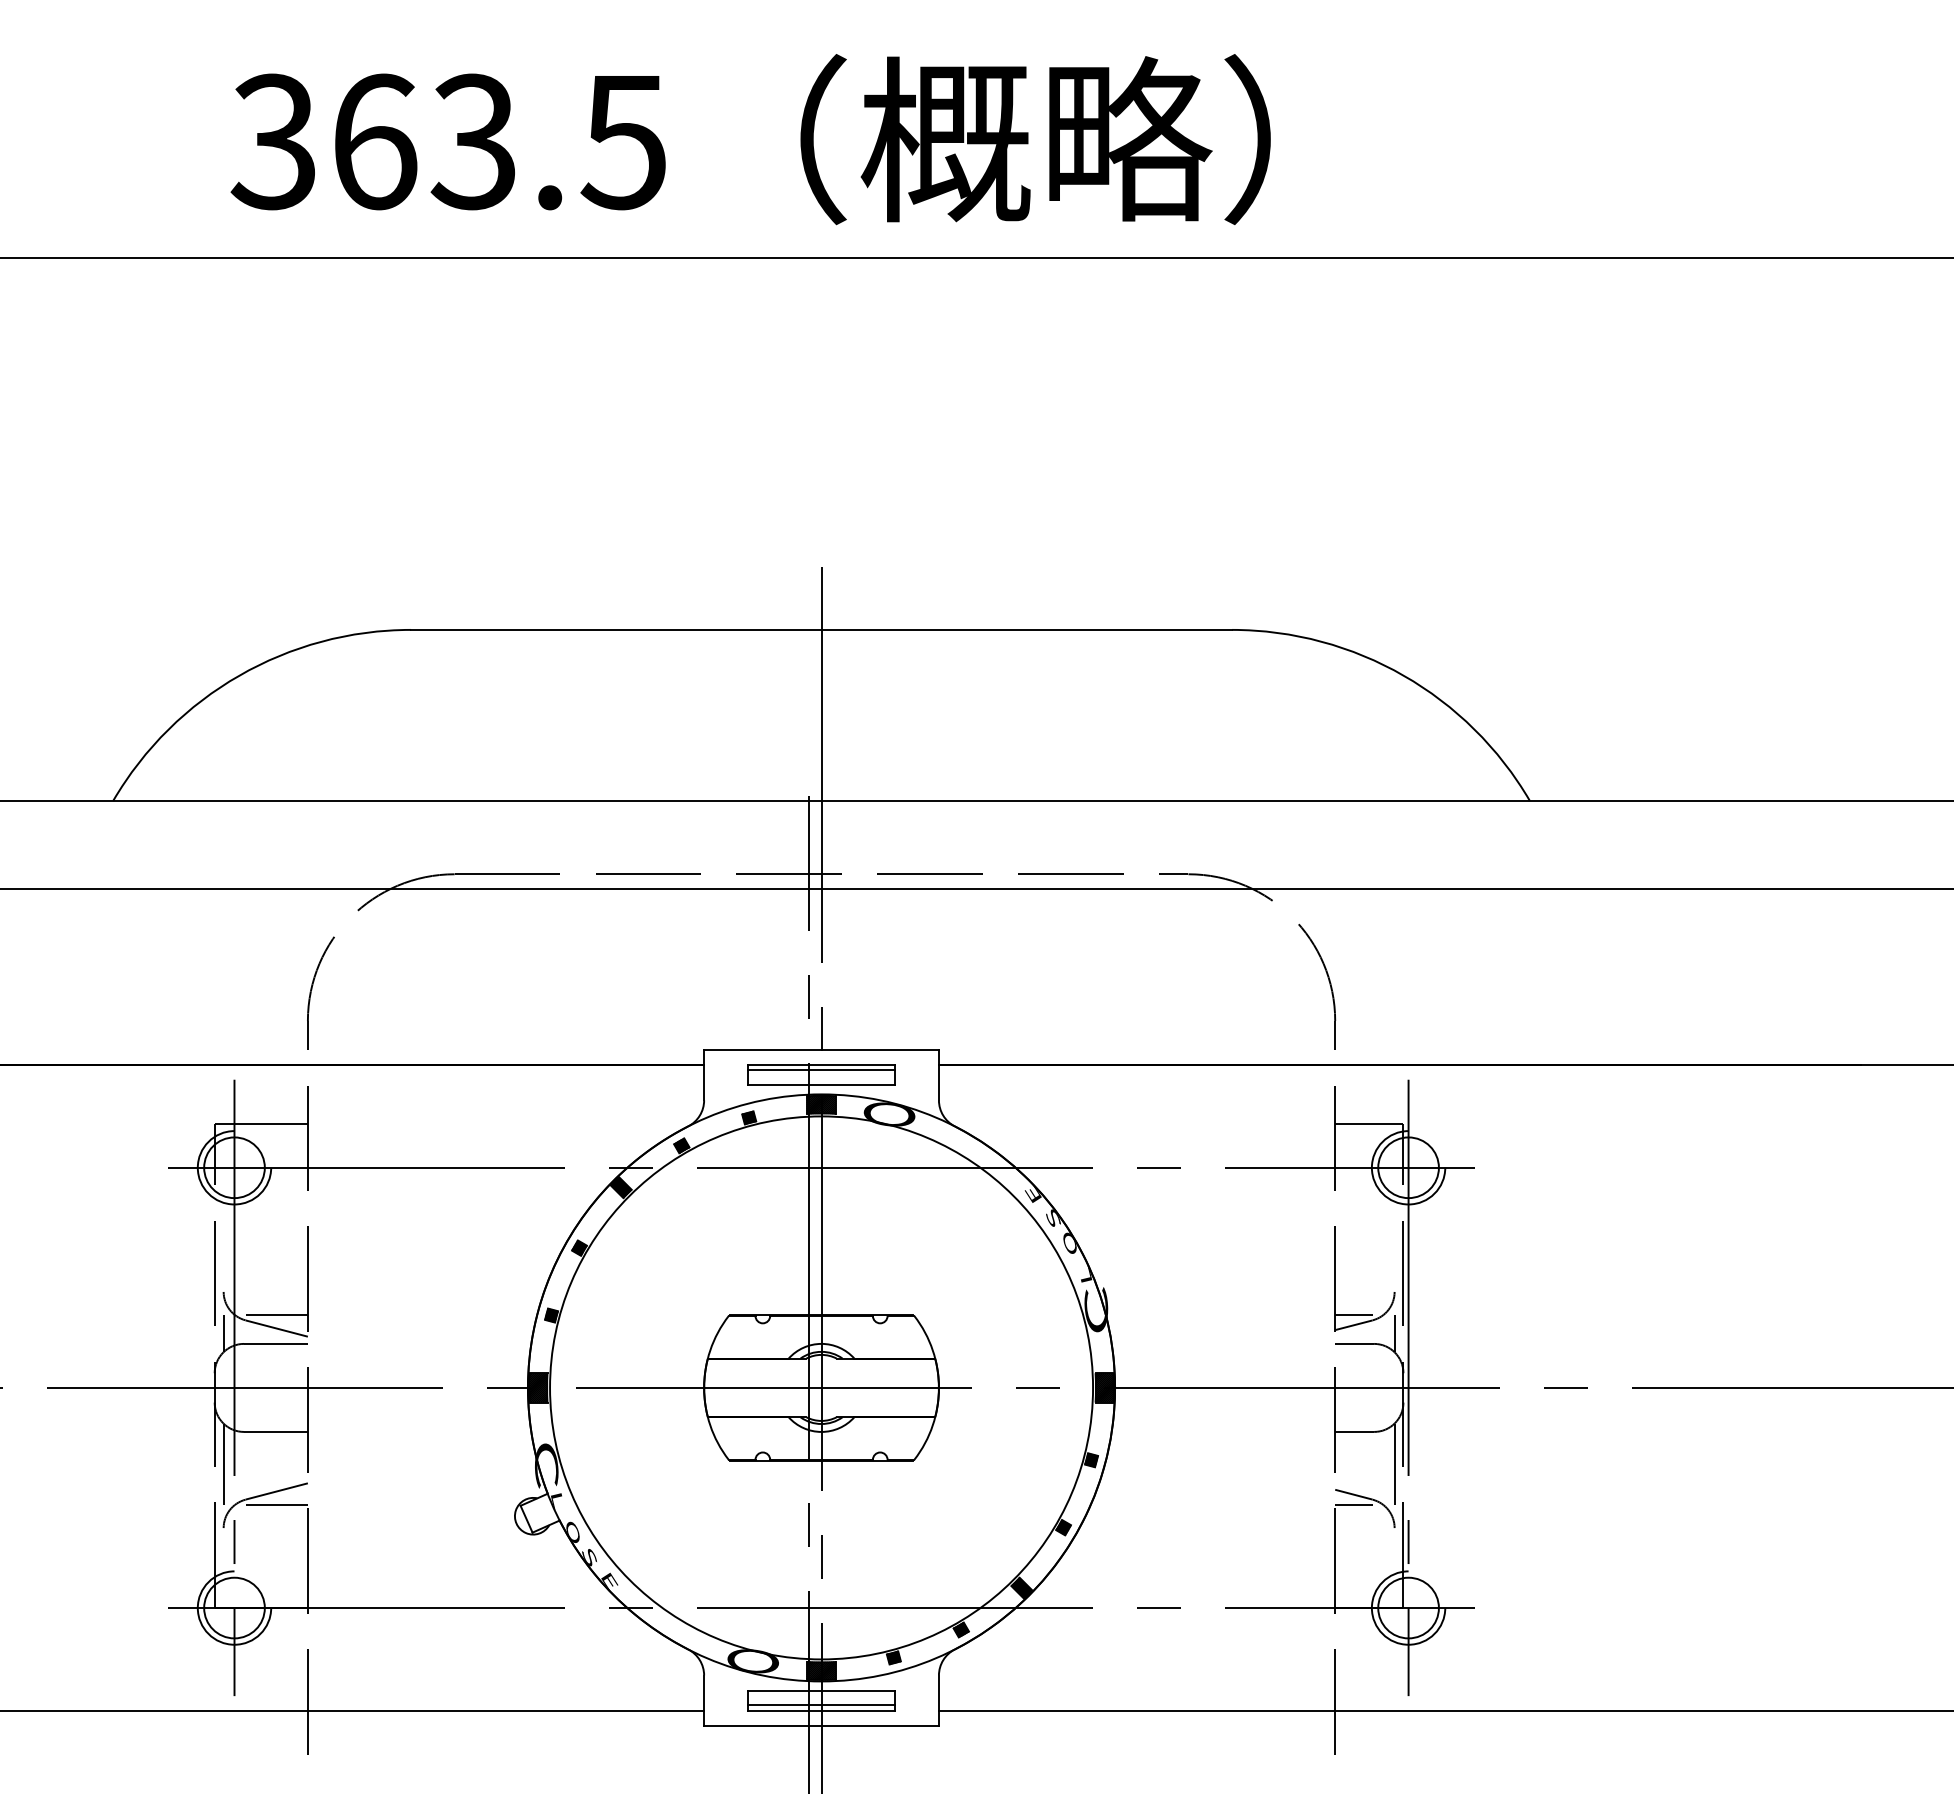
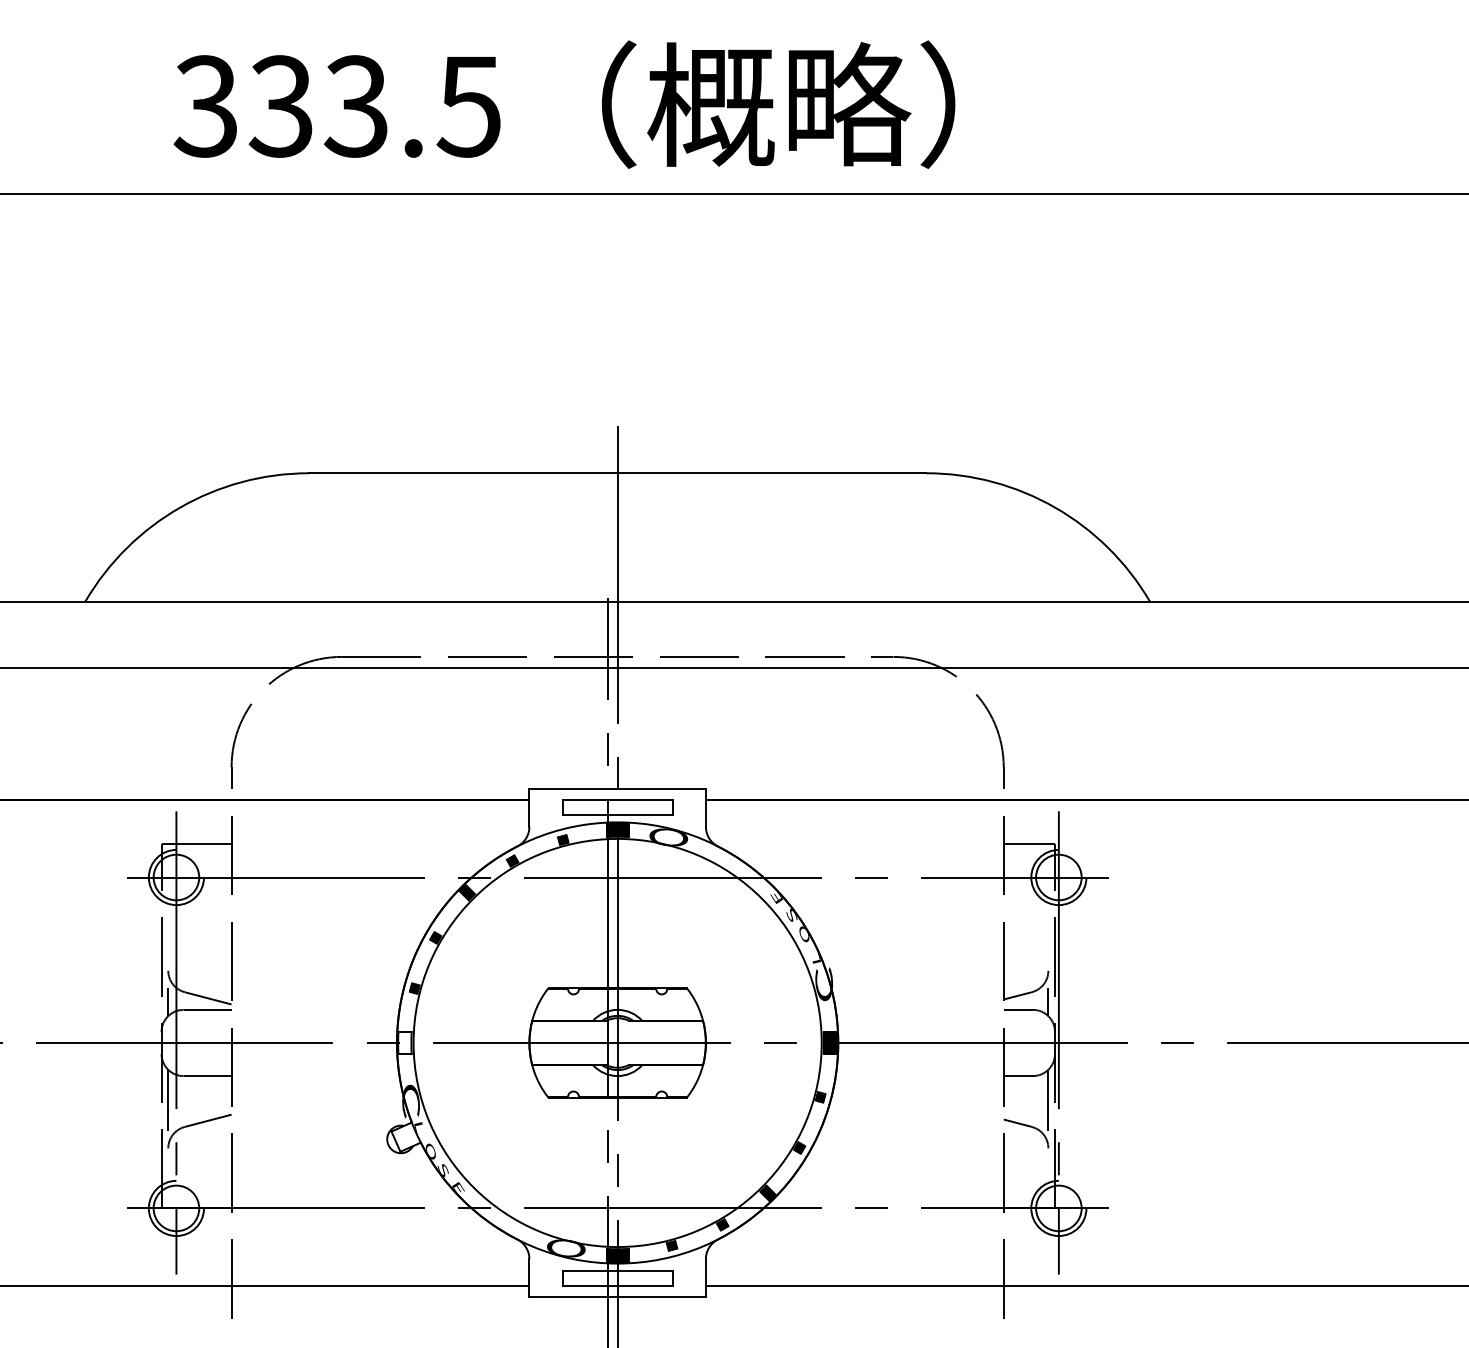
text: (373, 141) -> (280, 106), 363.5 -> 333.5
line: (821, 1070) -> (617, 804), removed
line: (276, 1314) -> (208, 987), removed
line: (1353, 1314) -> (1017, 987), removed
hatch: (538, 1387) -> (404, 1042), removed
line: (276, 1505) -> (208, 1131), removed
line: (1353, 1505) -> (1017, 1131), removed
line: (821, 1705) -> (617, 1281), removed

